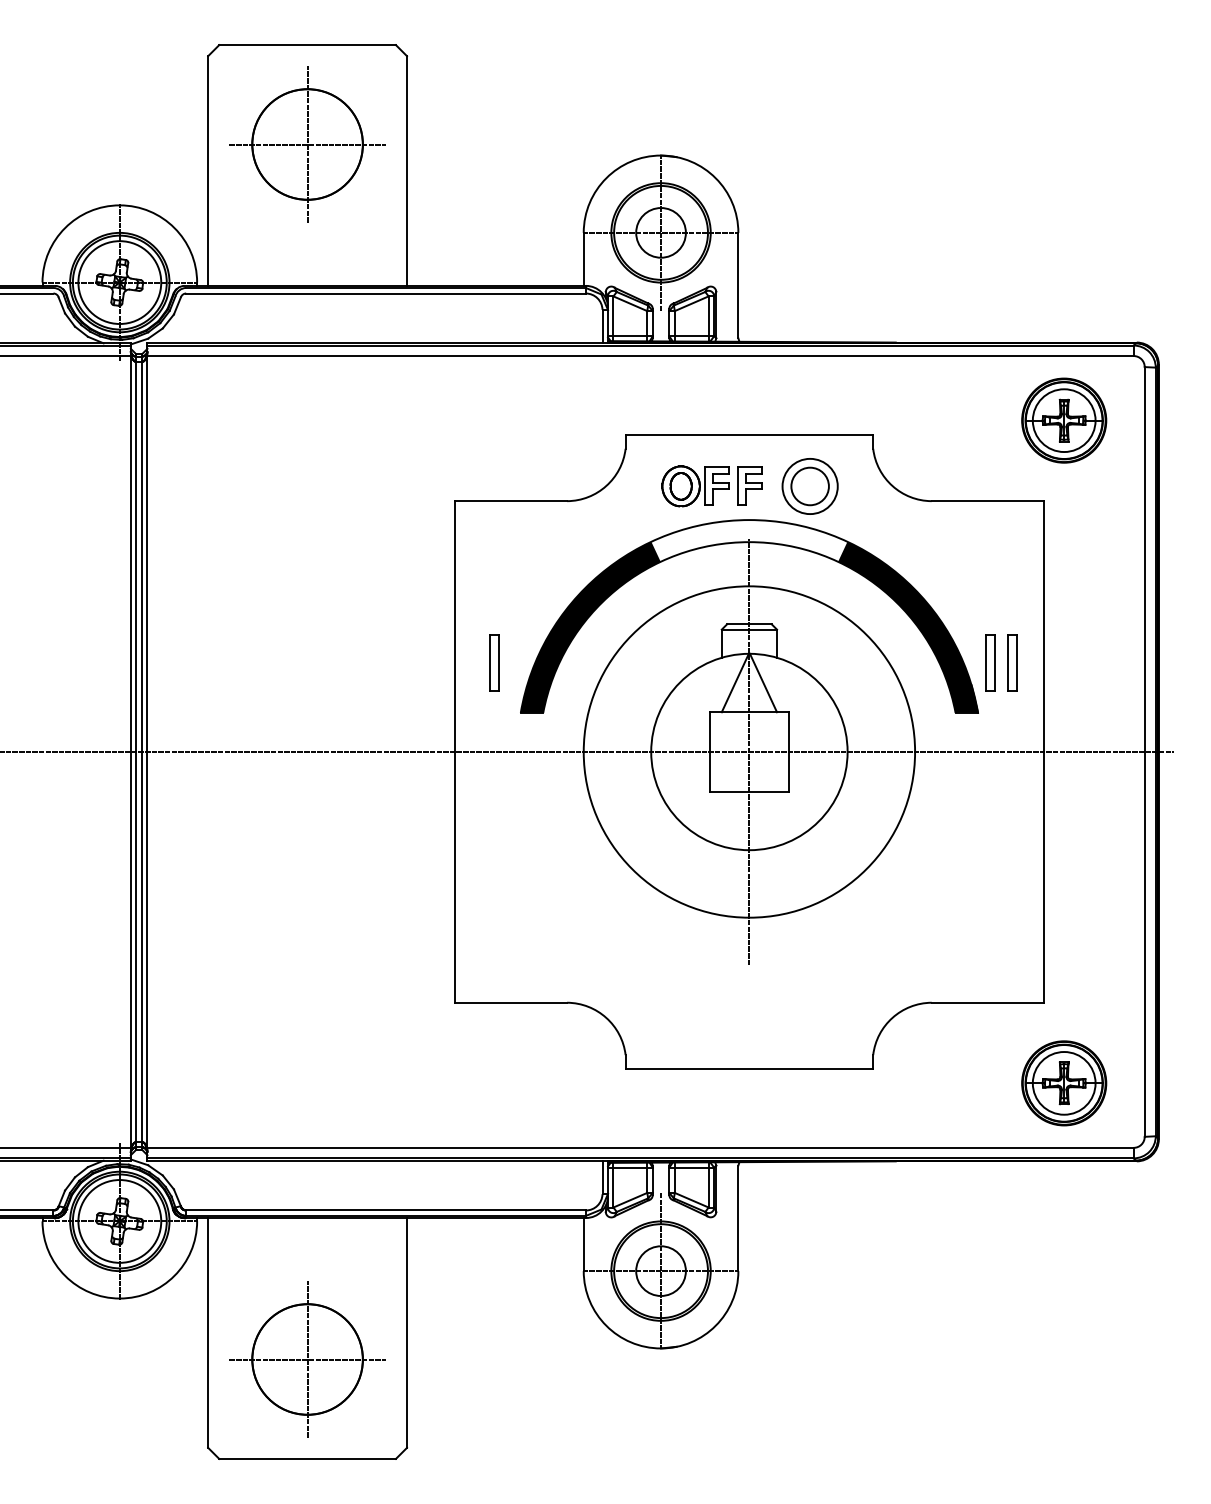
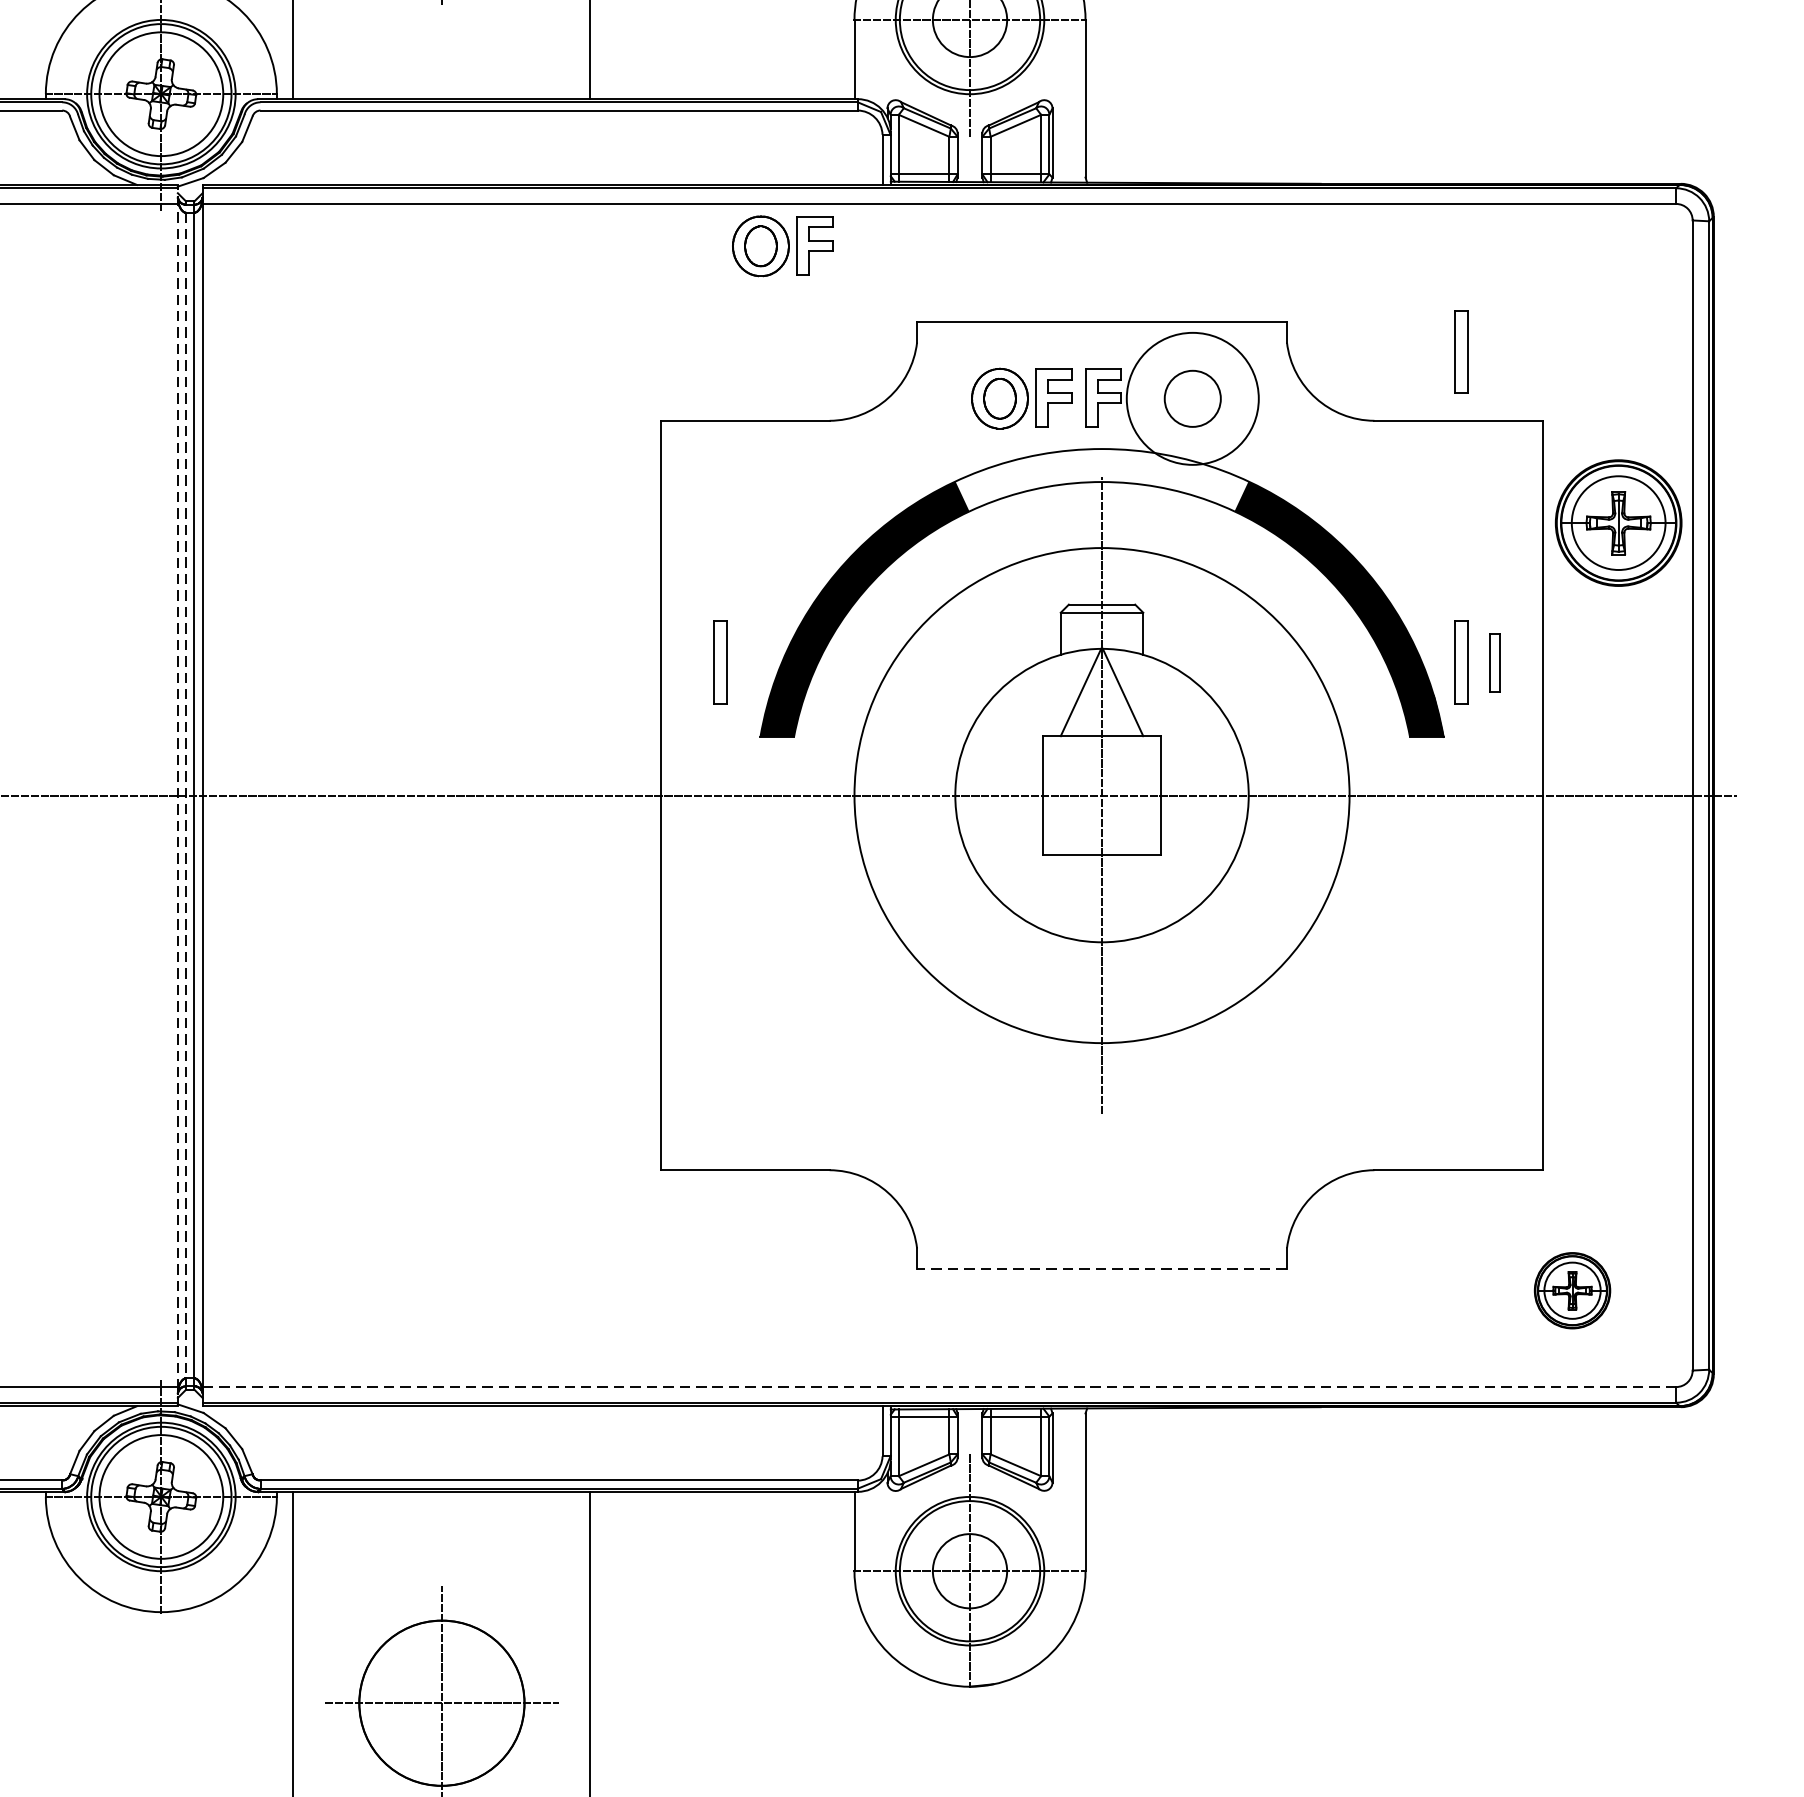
part: (535, 384) -> (782, 246), added
part: (1064, 420) -> (1619, 522), moved
part: (990, 454) -> (1462, 351), added
circle: (809, 486) -> (1191, 398), size x1.6
part: (1012, 662) -> (1495, 661), size x0.7
line: (130, 752) -> (177, 796), solid -> dashed
line: (136, 752) -> (186, 796), solid -> dashed
line: (749, 1069) -> (1102, 1269), solid -> dashed
part: (1064, 1083) -> (1572, 1290), size x0.6
line: (640, 1147) -> (939, 1386), solid -> dashed

